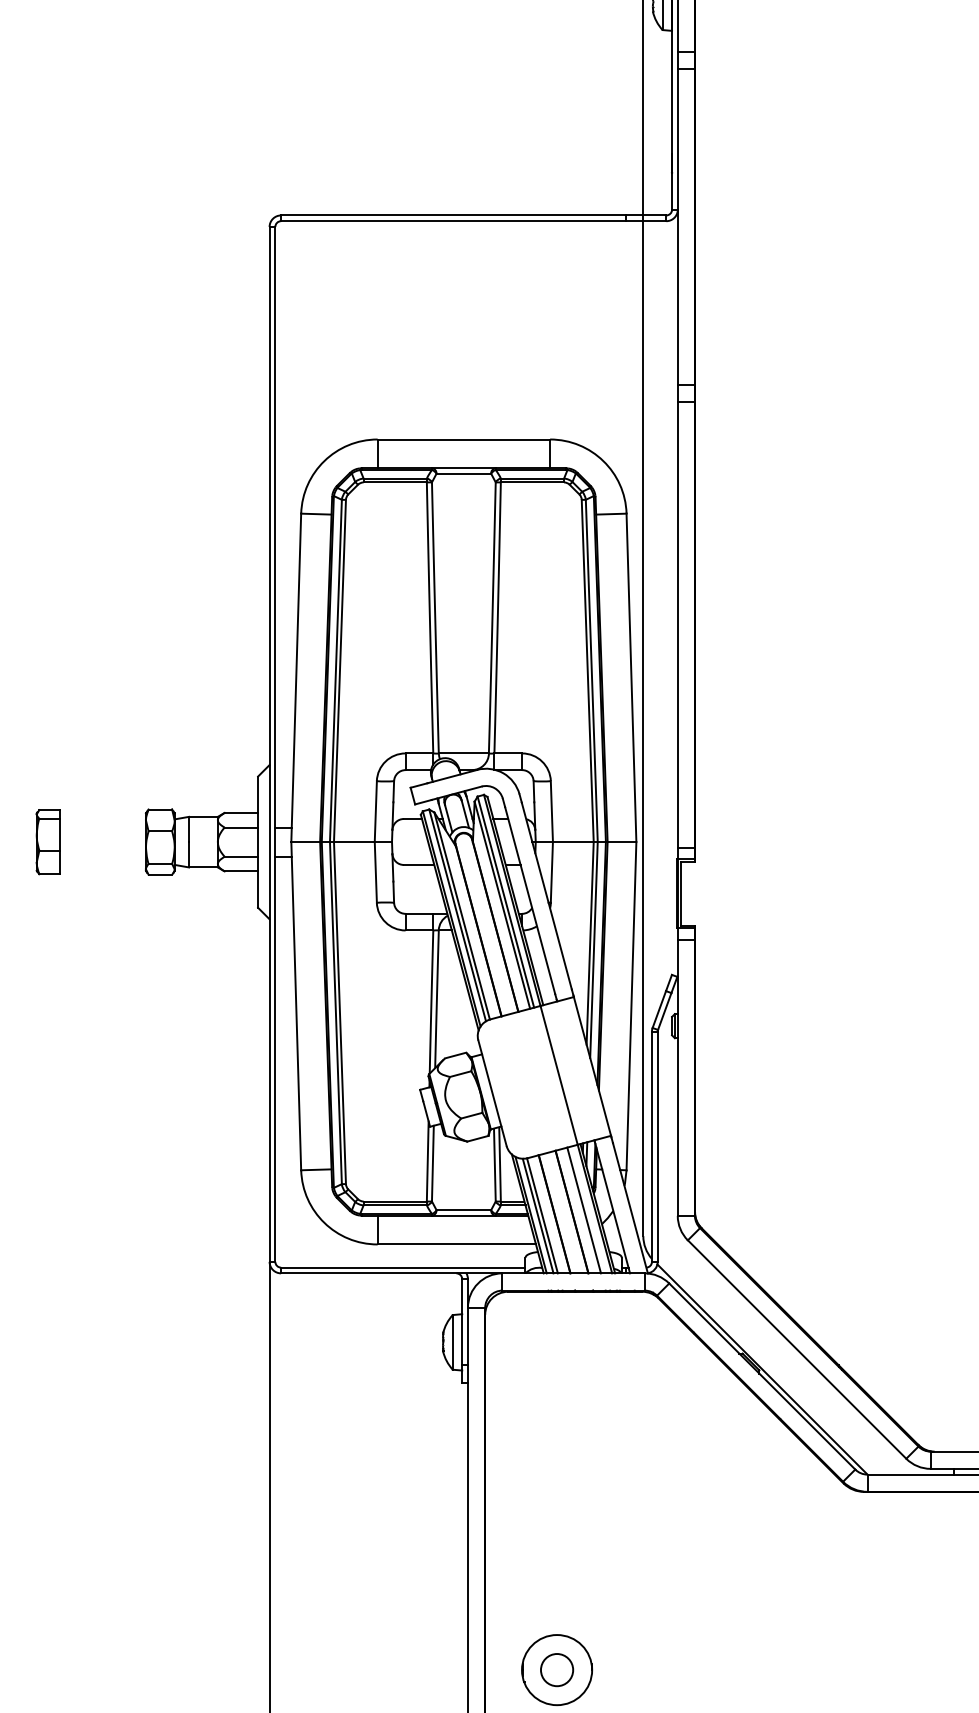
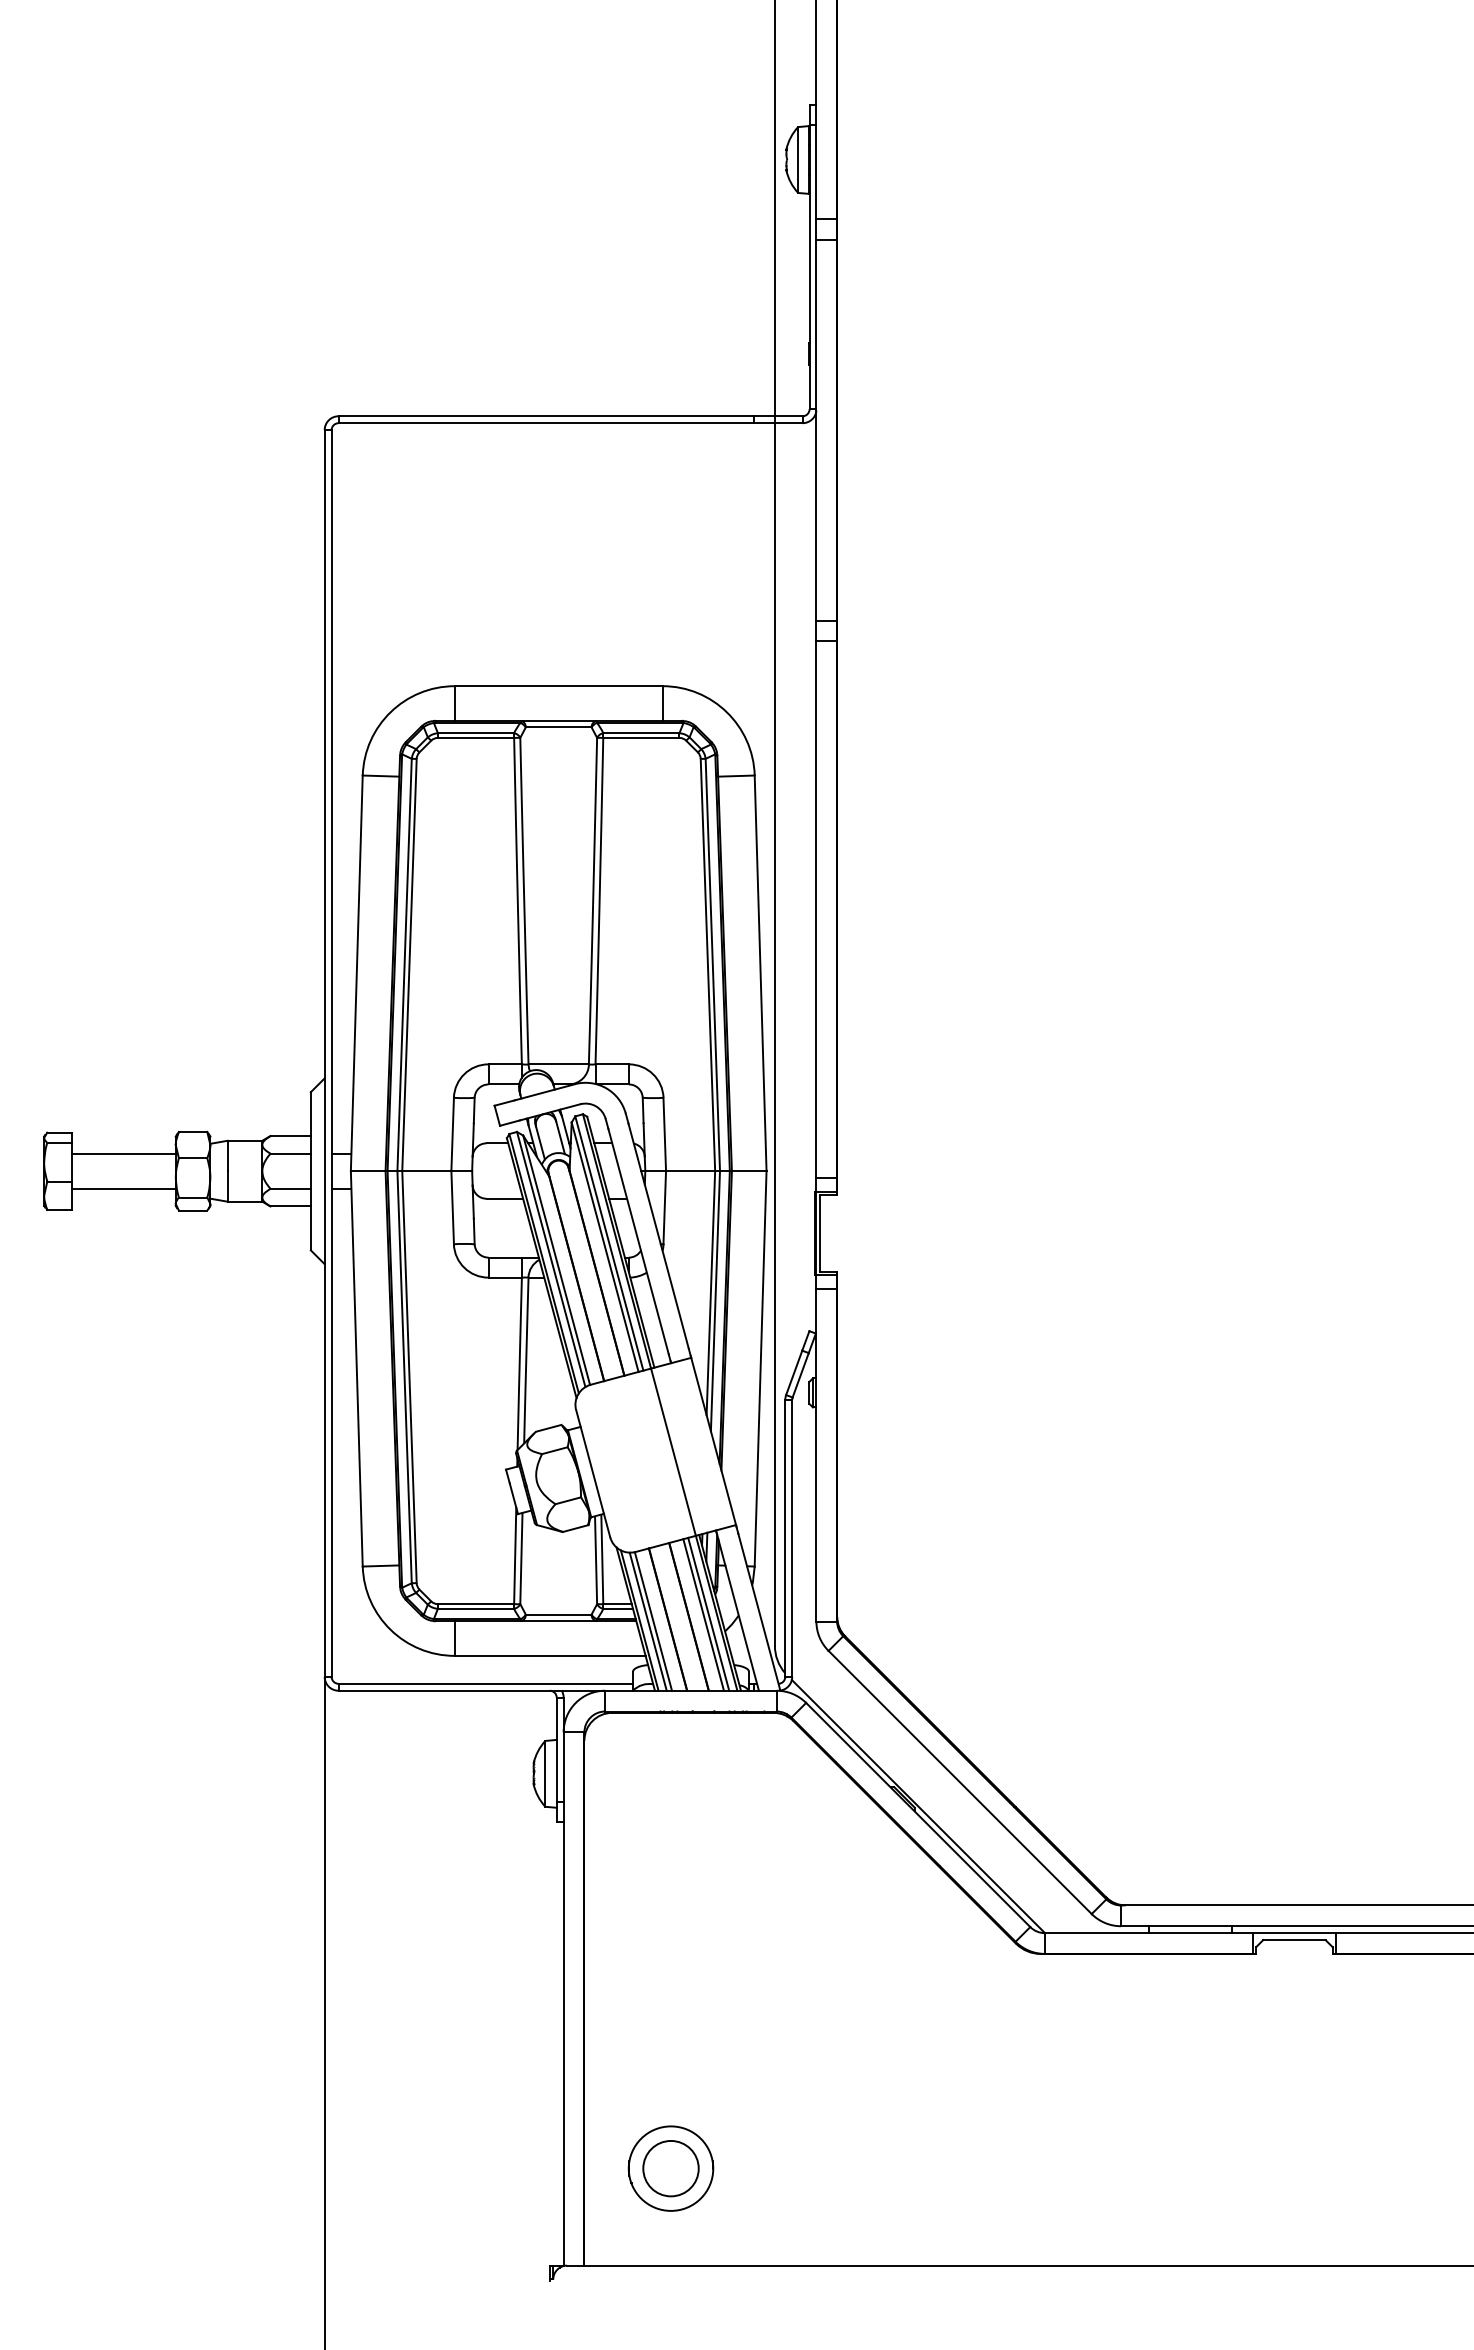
line: (102, 827) -> (123, 1153), added
line: (102, 856) -> (123, 1188), added
line: (588, 1209) -> (708, 1613), added
circle: (556, 1669) -> (670, 2168), size x1.43

